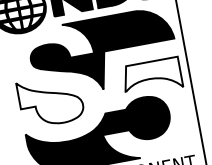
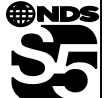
fill: (152, 77) -> (81, 60), added
fill: (51, 99) -> (28, 62), added

